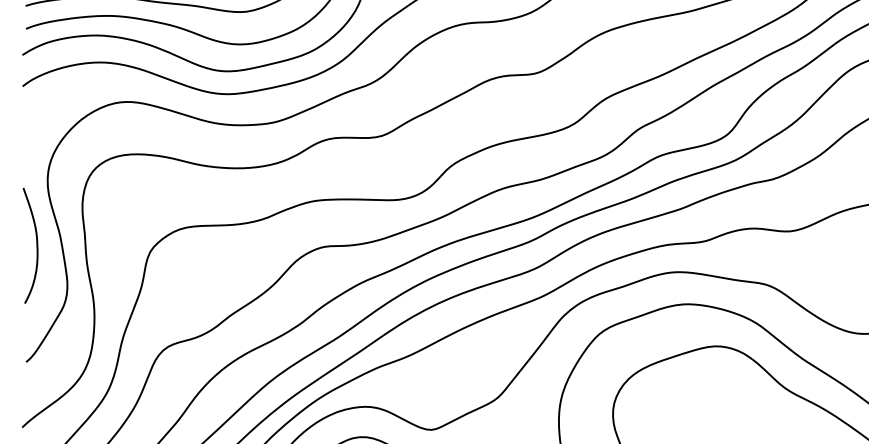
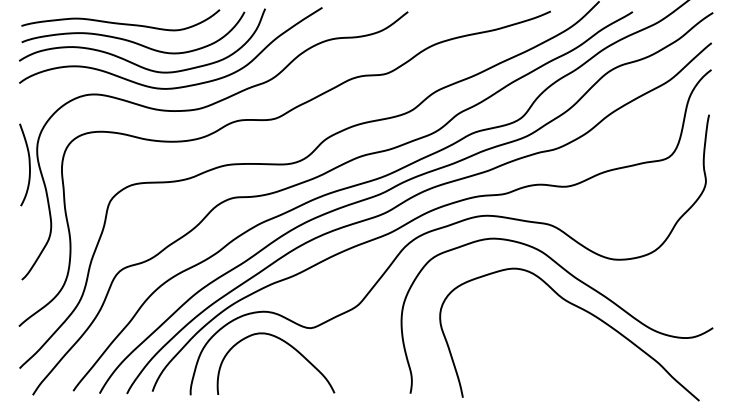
curve: (35, 245) -> (28, 164), moved

